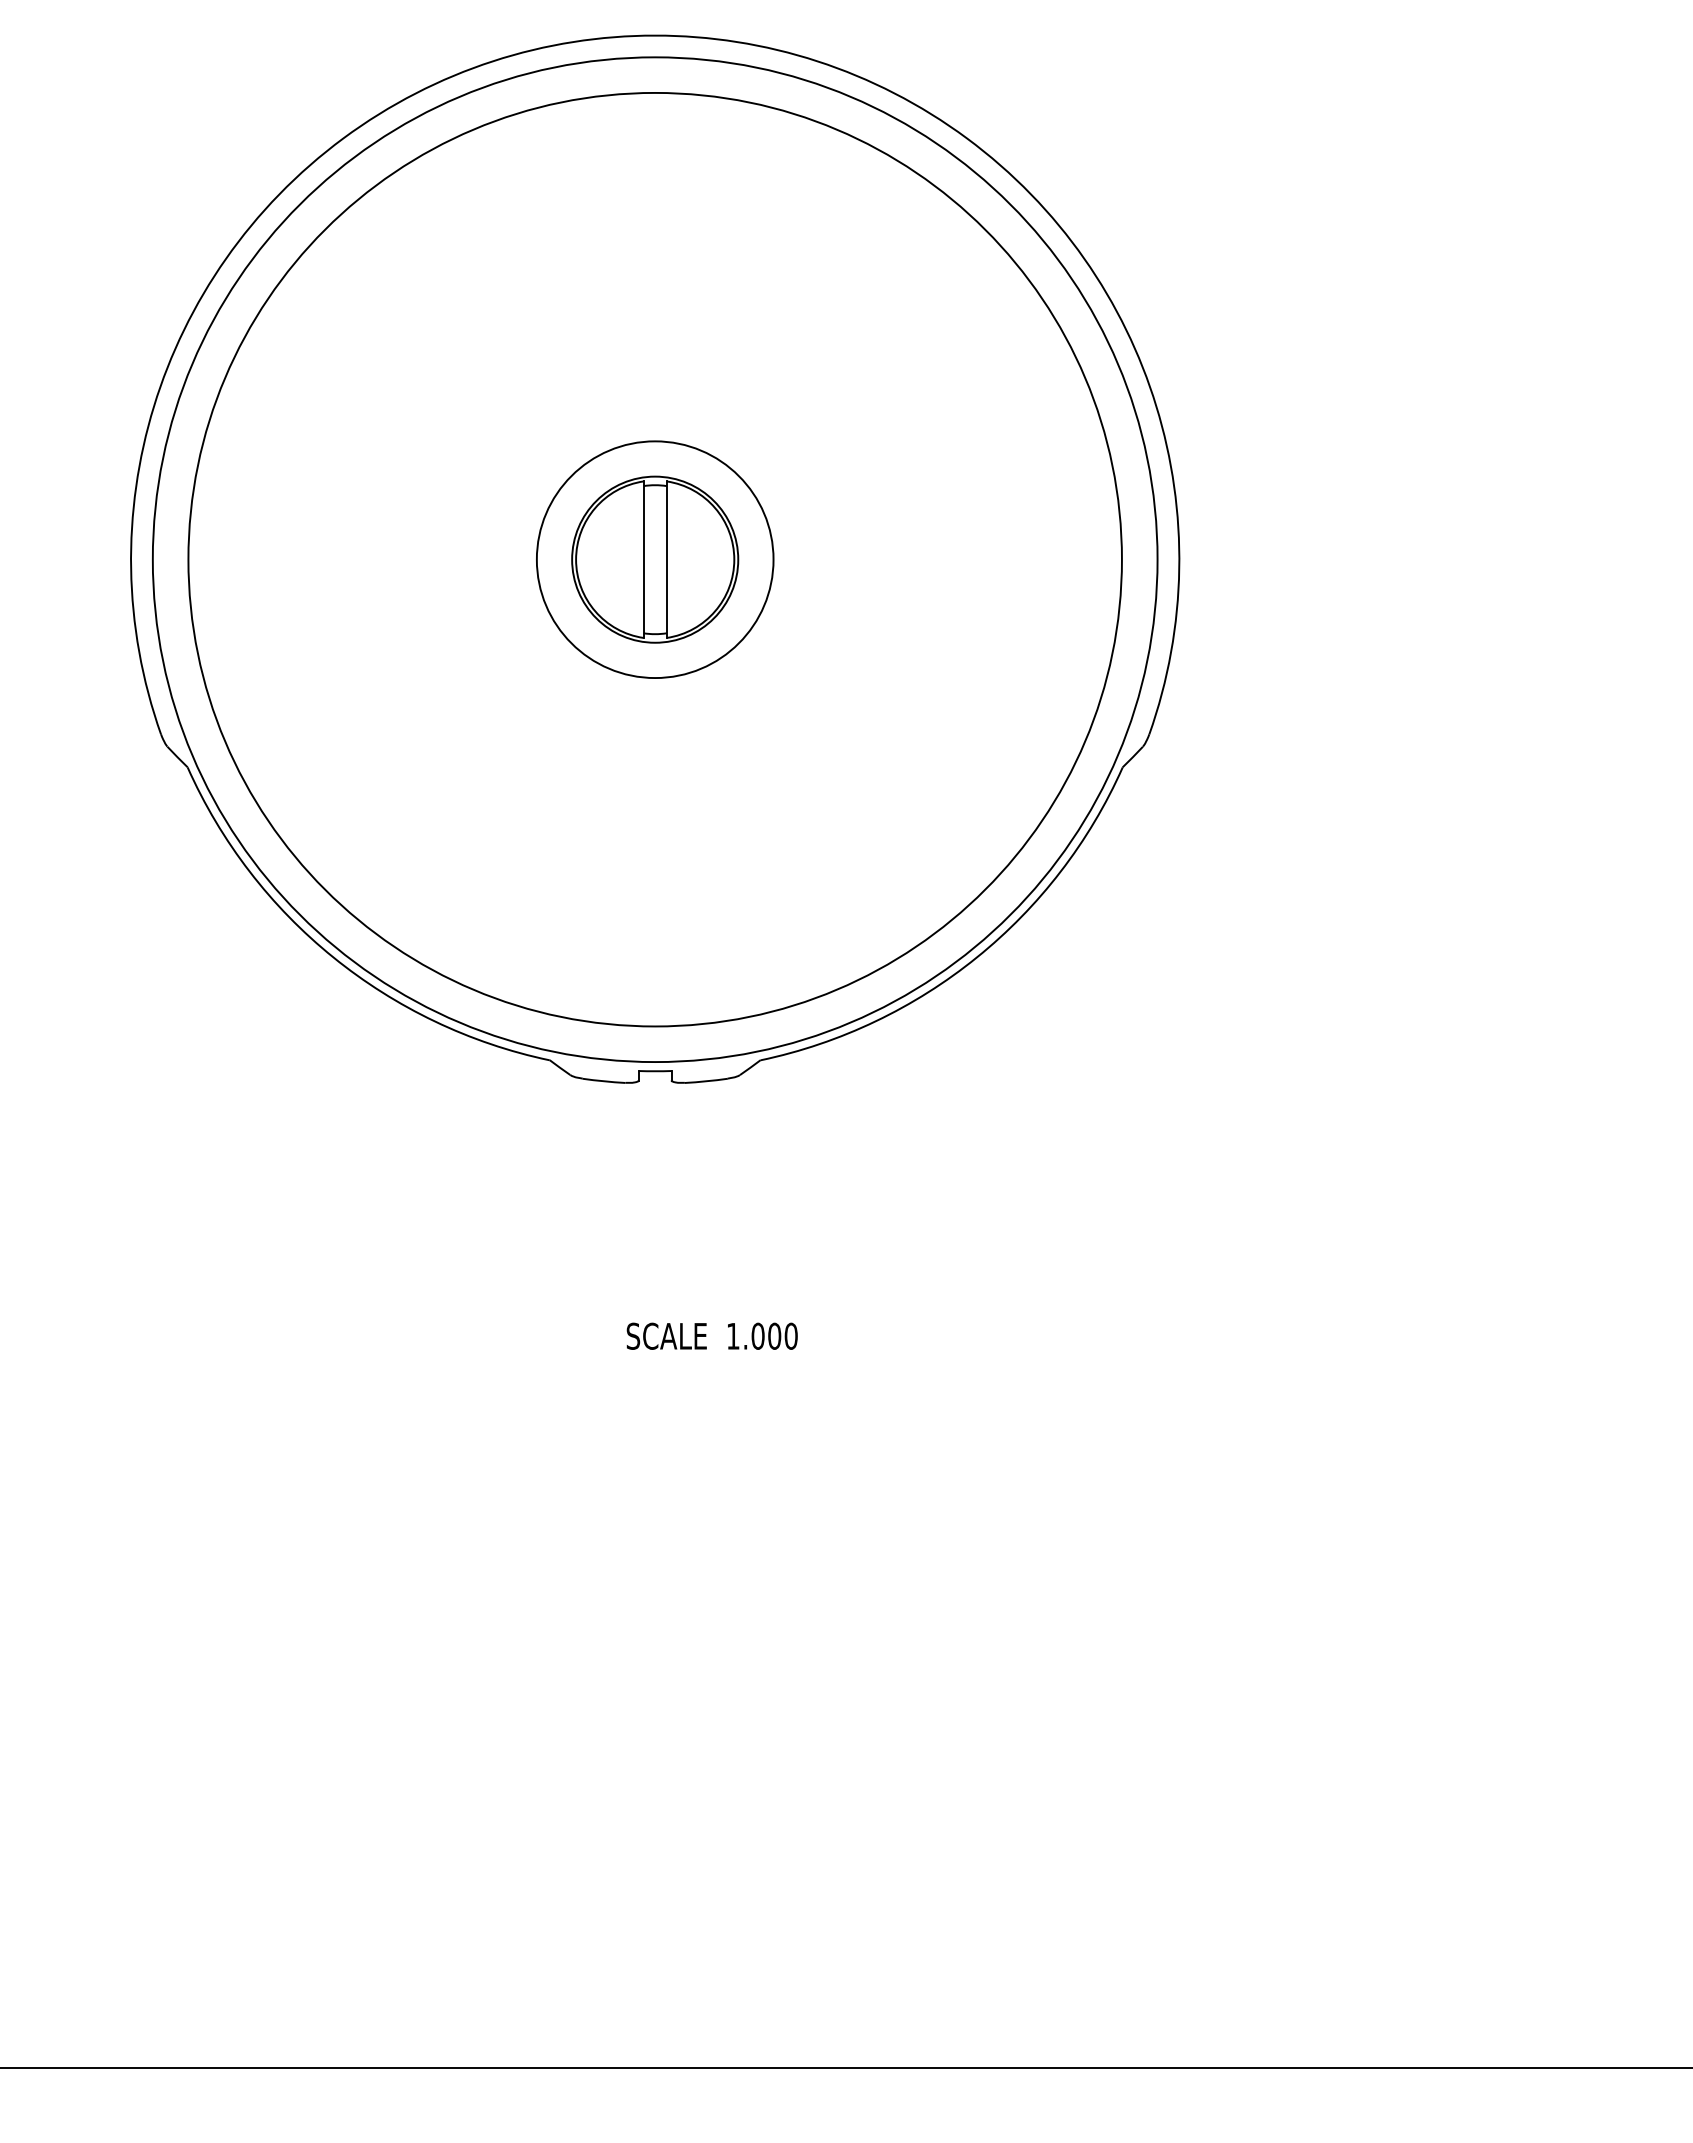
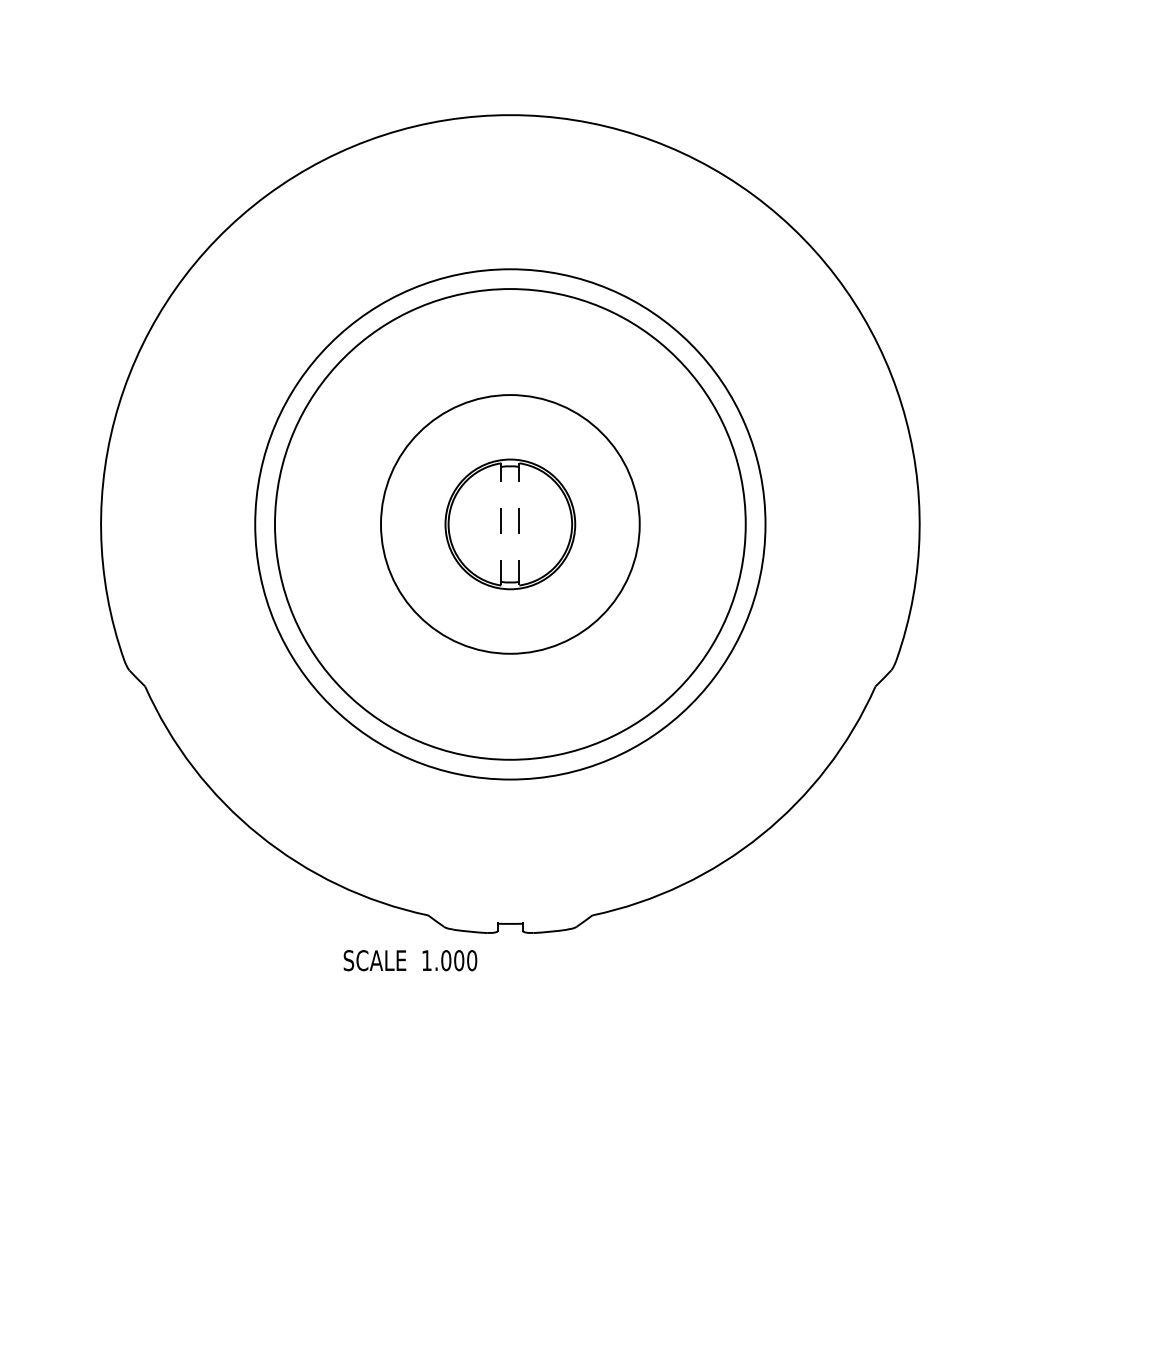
line: (643, 559) -> (501, 524), solid -> dashed
circle: (654, 559) -> (509, 524), size x0.6
circle: (654, 559) -> (509, 524), size x0.7
circle: (654, 559) -> (509, 524), size x1.4
line: (666, 559) -> (519, 524), solid -> dashed
text: (711, 1335) -> (409, 960), moved

